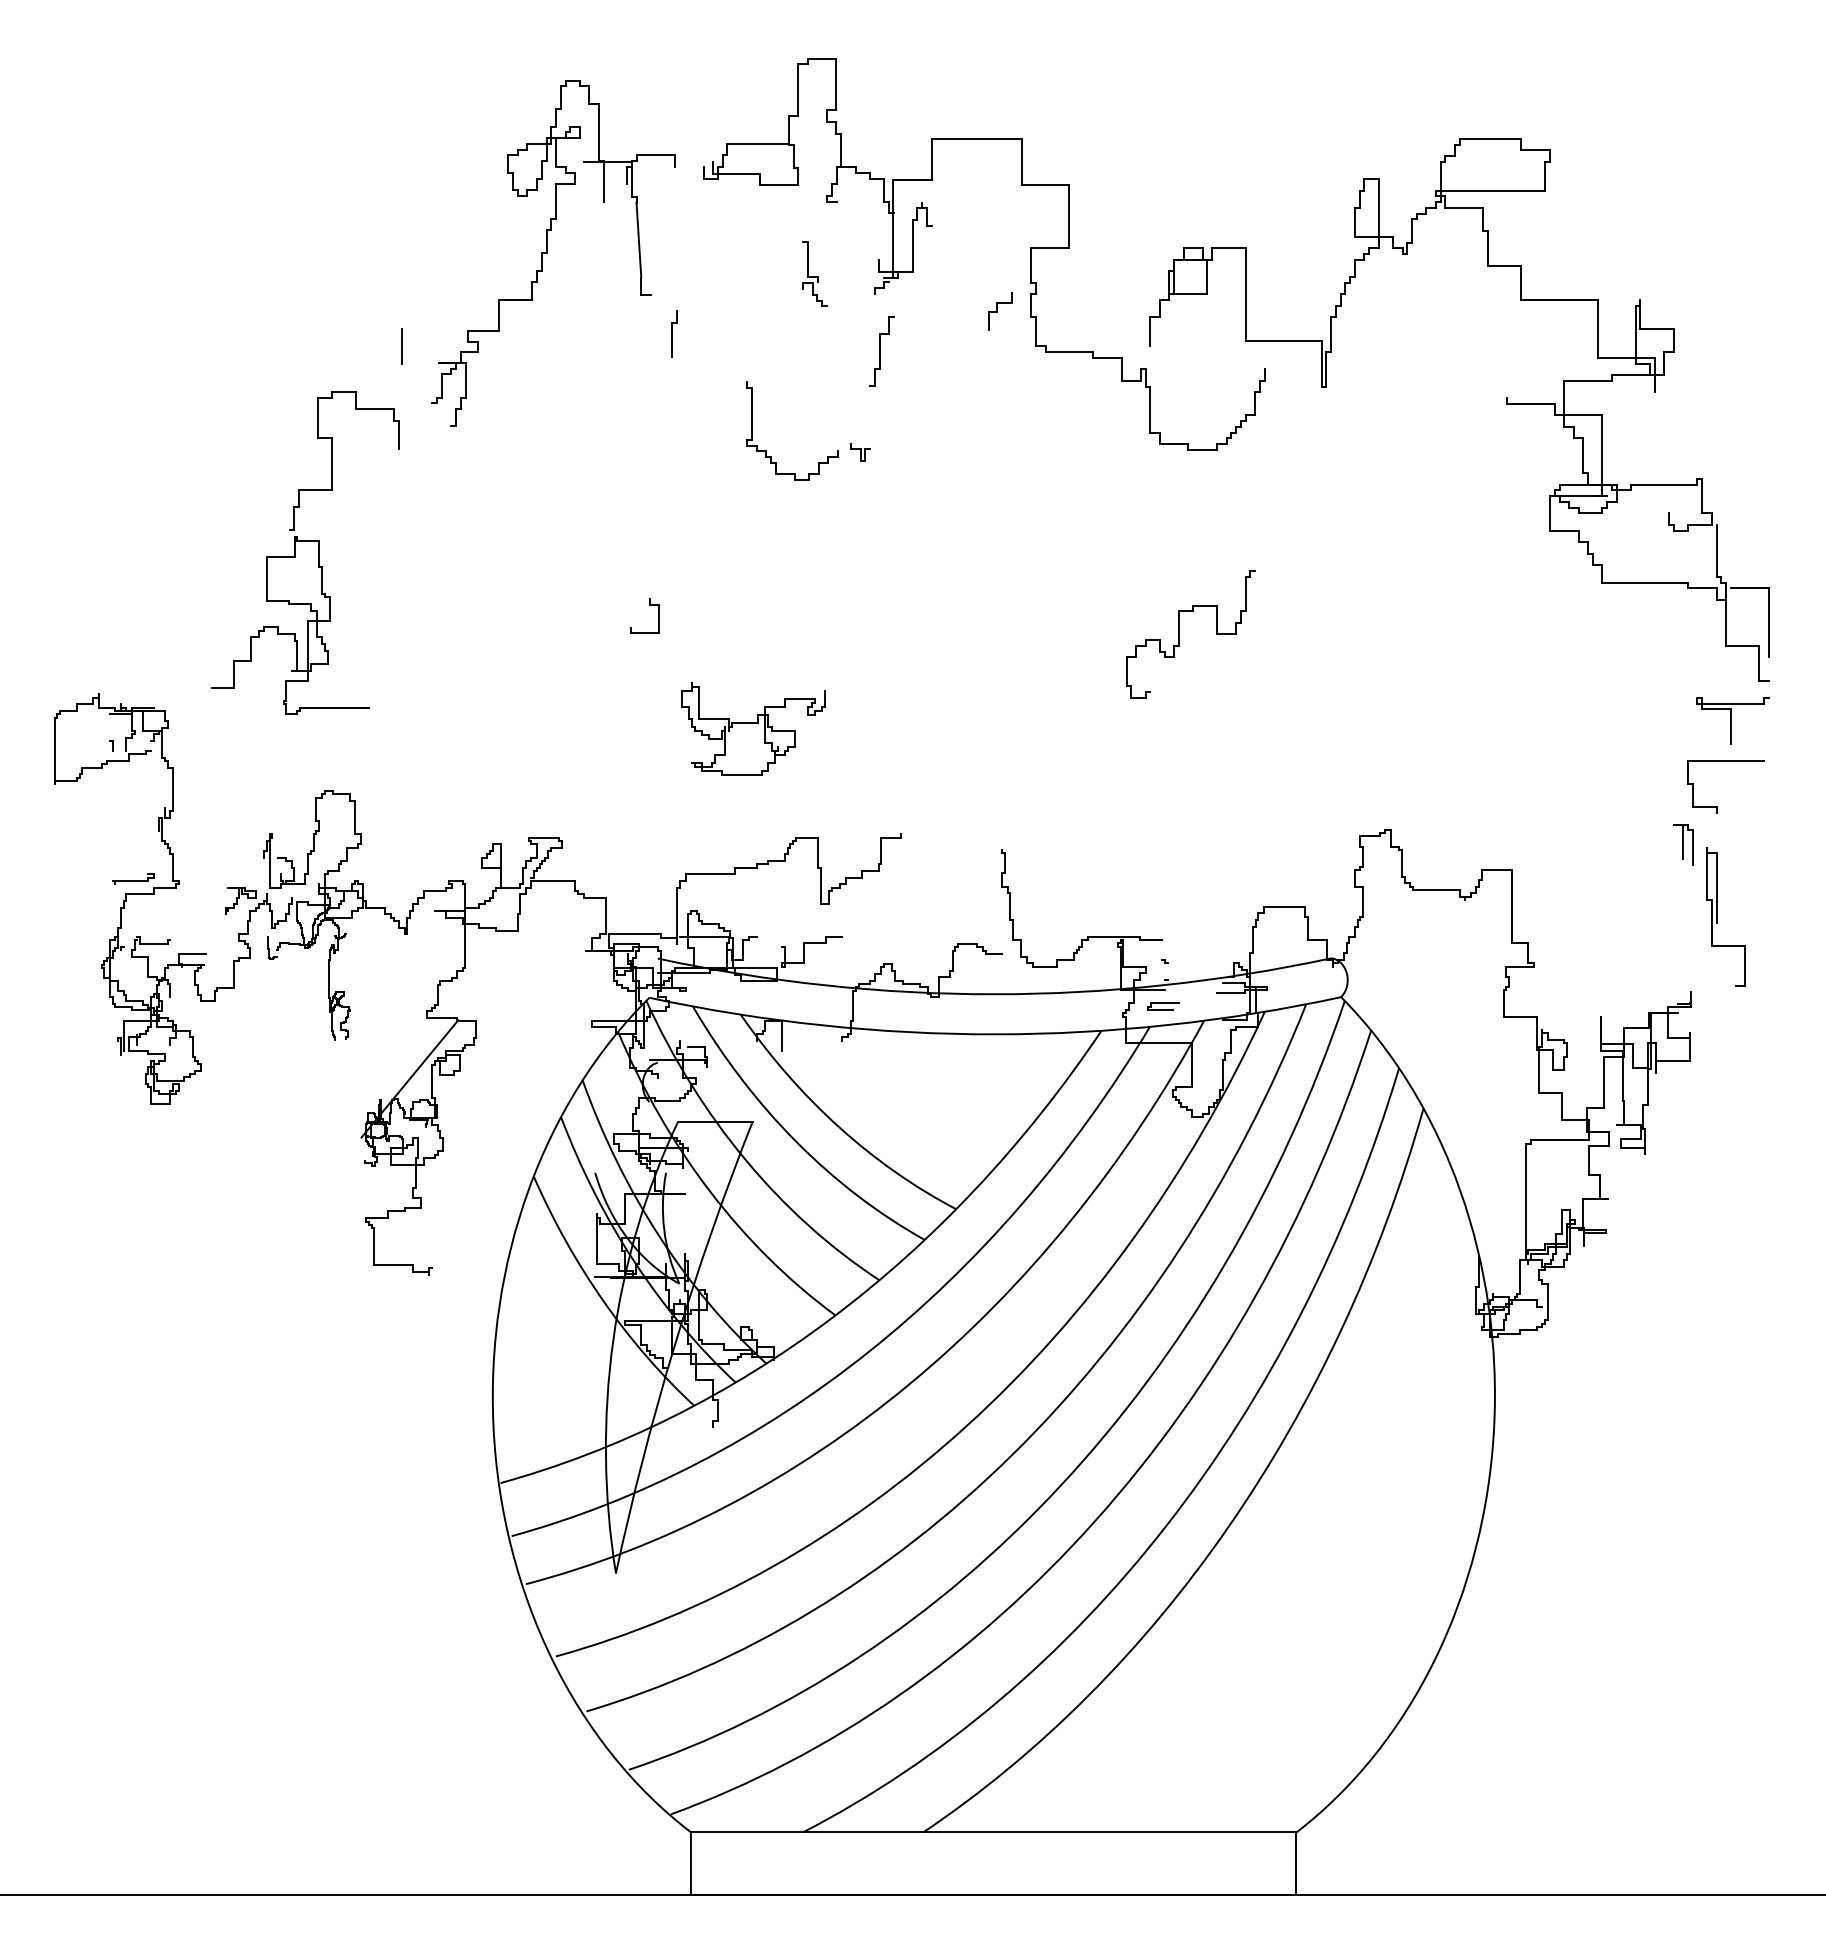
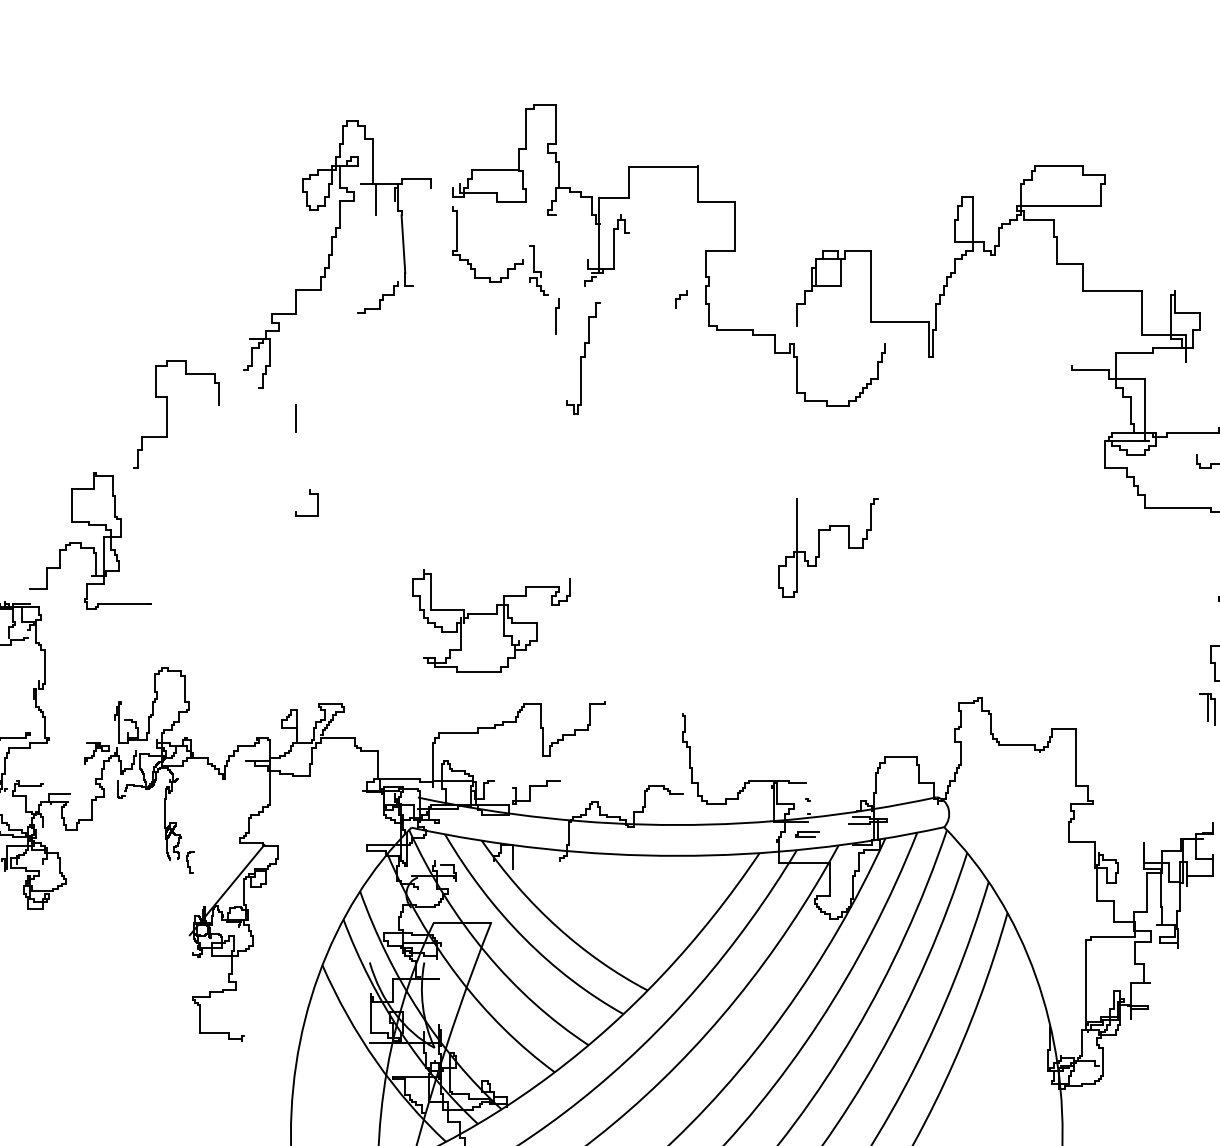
part: (605, 308) -> (377, 296), added
part: (1000, 311) -> (681, 299), size x0.62
part: (674, 333) -> (557, 316), moved
line: (401, 346) -> (295, 418), moved
line: (870, 417) -> (581, 380), added
part: (766, 450) -> (467, 259), moved
part: (649, 605) -> (309, 494), moved
line: (1150, 631) -> (797, 545), added
part: (290, 633) -> (90, 547), moved
part: (753, 728) -> (491, 620), size x1.43
part: (361, 1042) -> (189, 862), added

